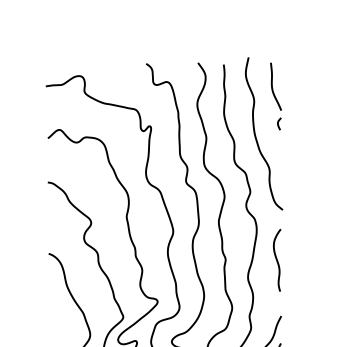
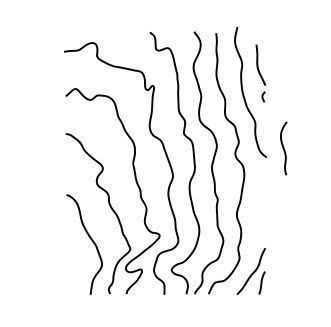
part: (275, 96) -> (260, 73), moved
curve: (276, 260) -> (283, 148), moved

